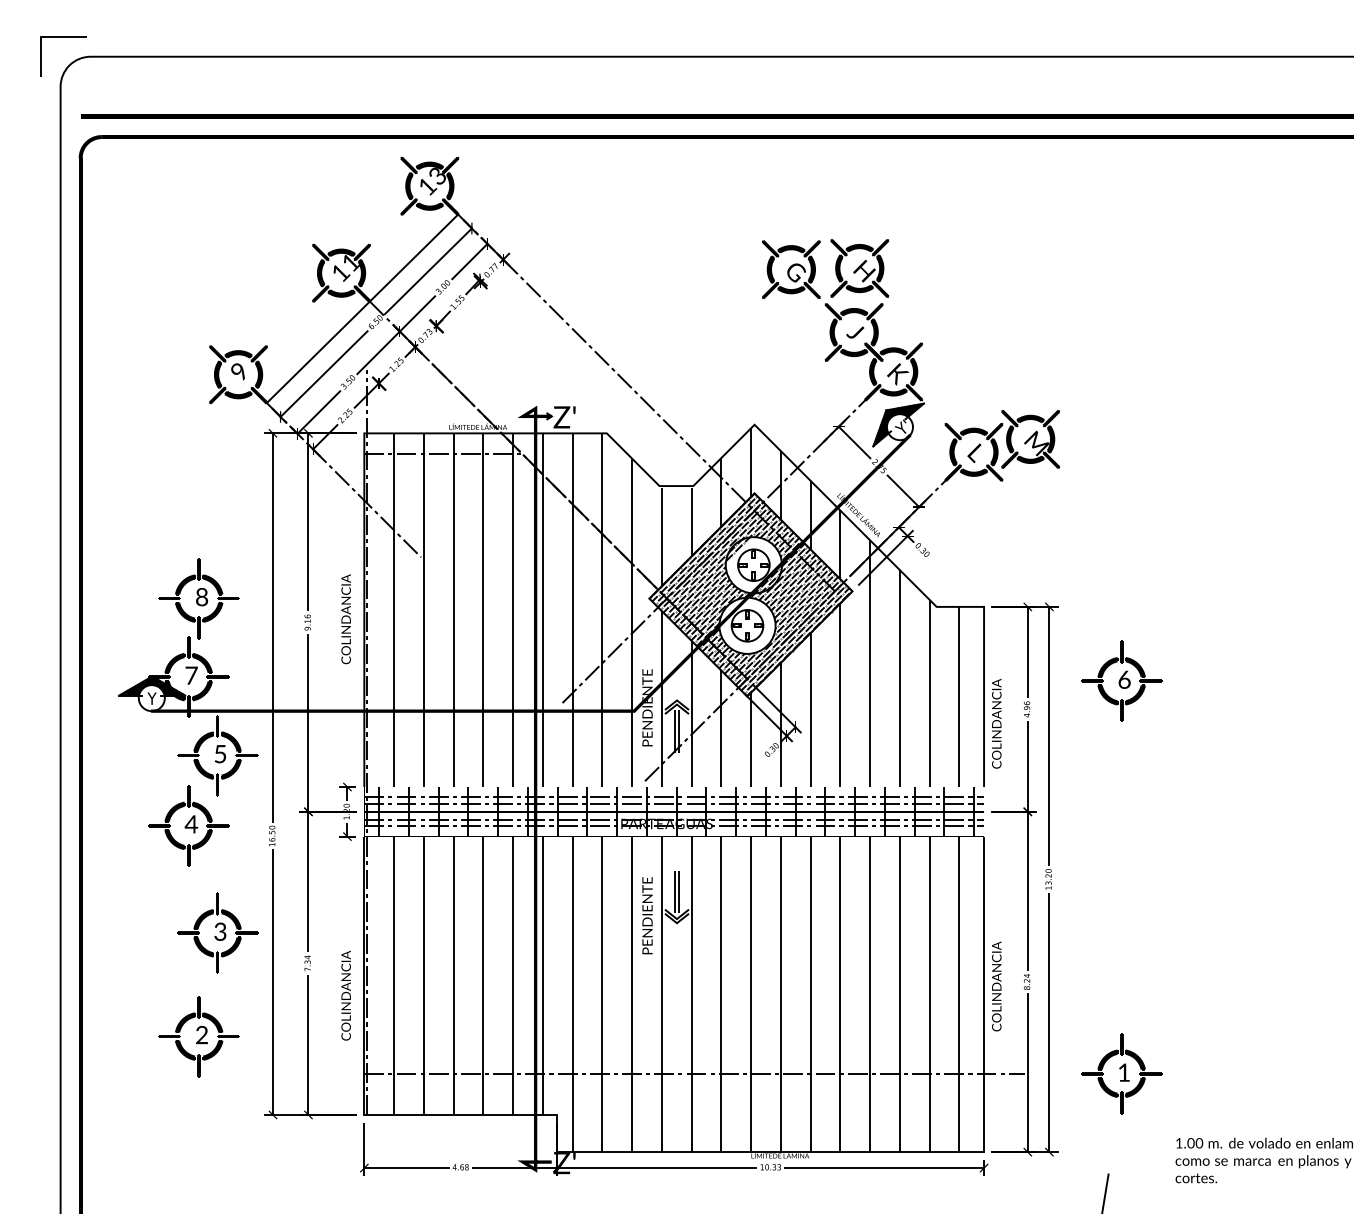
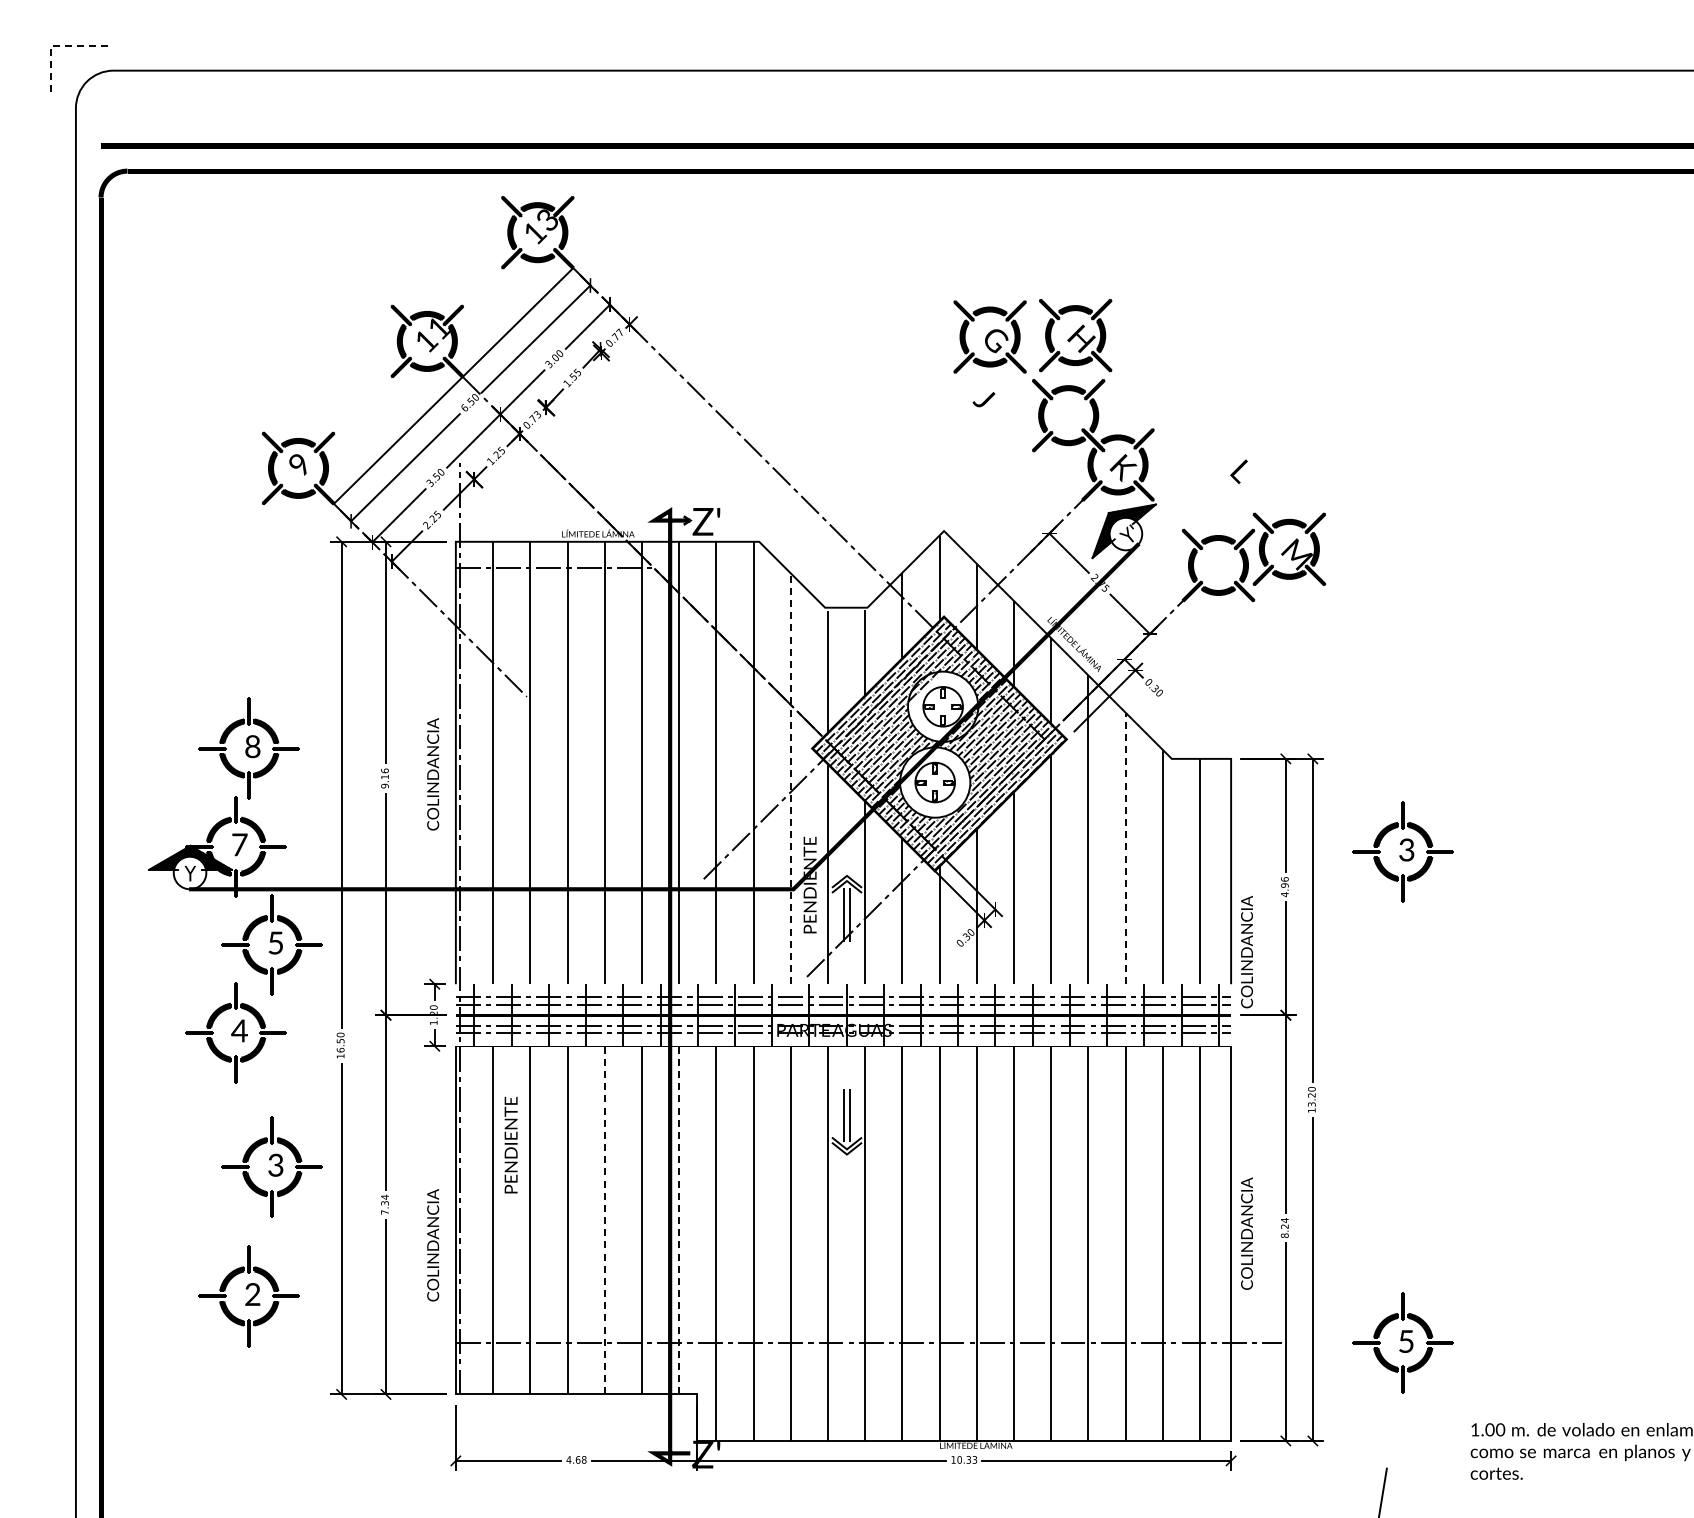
line: (42, 36) -> (53, 45), solid -> dashed
text: (854, 332) -> (983, 399), moved
text: (973, 453) -> (1238, 471), moved
line: (631, 622) -> (790, 778), solid -> dashed
line: (899, 678) -> (1125, 848), solid -> dashed
text: (1124, 679) -> (1406, 849), 6 -> 3
text: (996, 724) -> (1246, 952), moved
text: (647, 915) -> (510, 1145), moved
line: (483, 975) -> (604, 1219), solid -> dashed
line: (543, 975) -> (679, 1219), solid -> dashed
text: (1124, 1072) -> (1406, 1341), 1 -> 5

